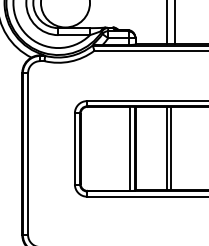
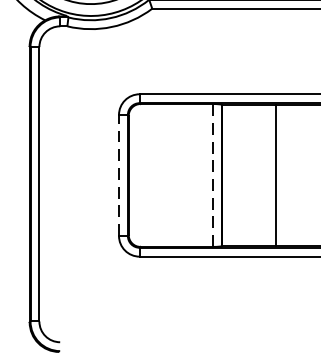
line: (74, 148) -> (118, 174), solid -> dashed
line: (130, 148) -> (213, 174), solid -> dashed
line: (170, 148) -> (281, 174), removed

